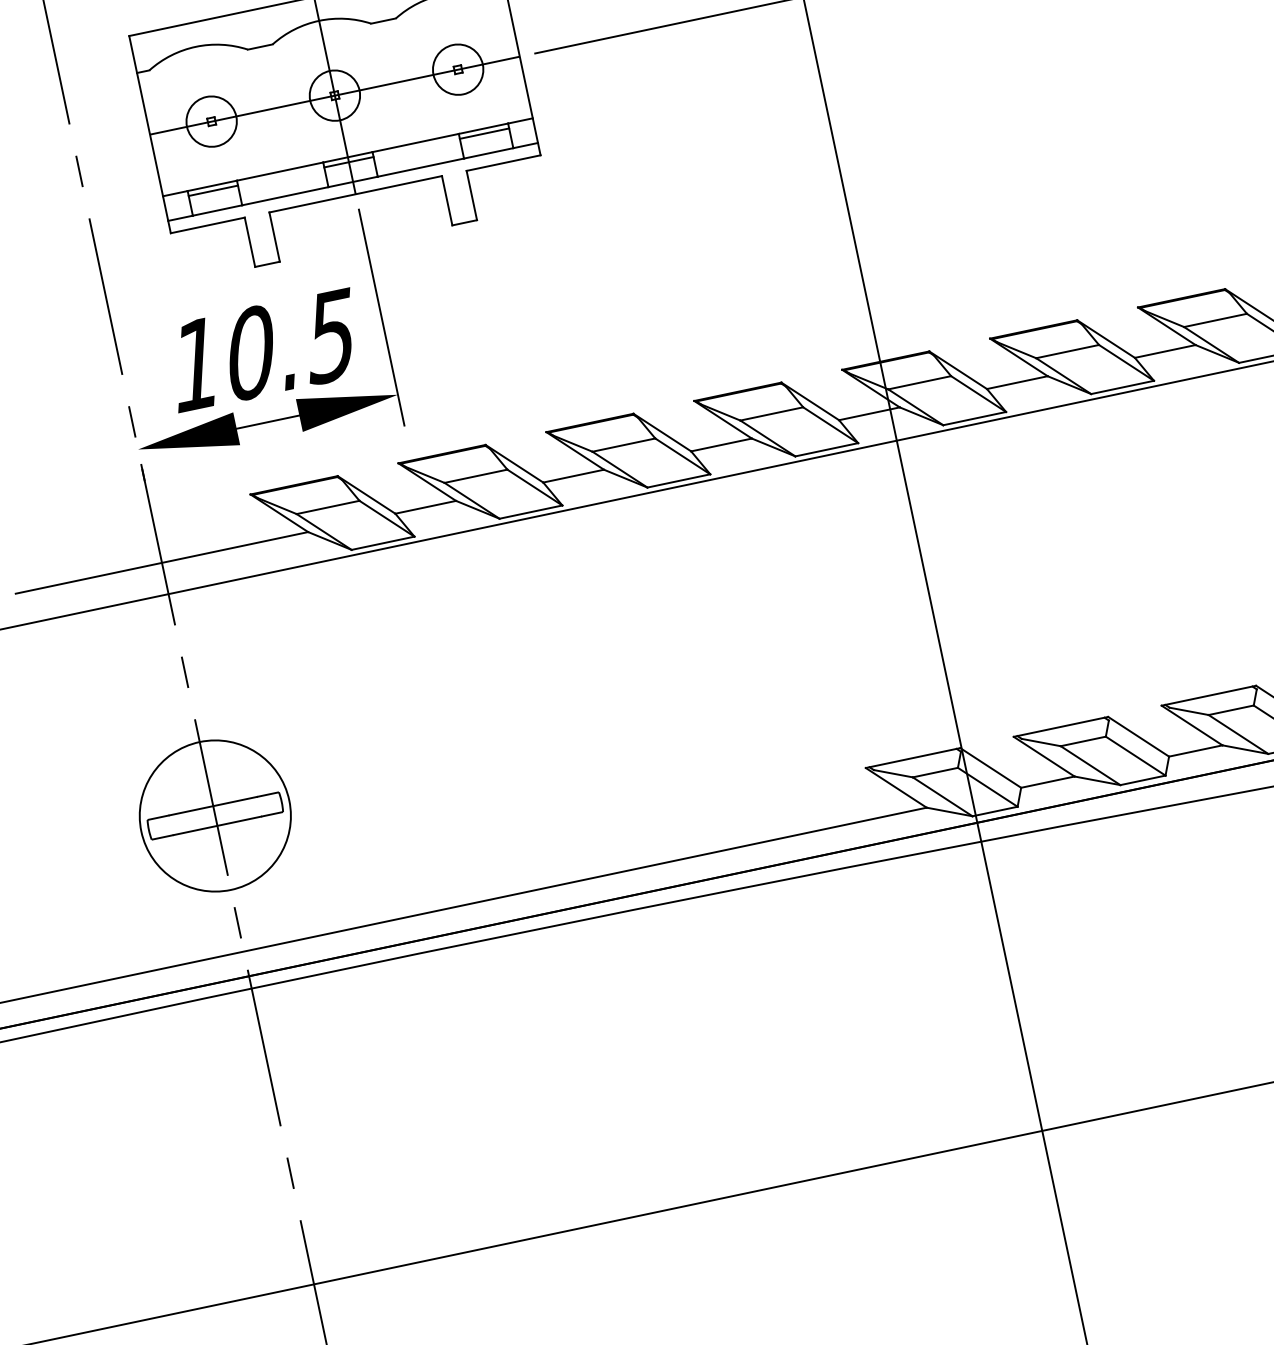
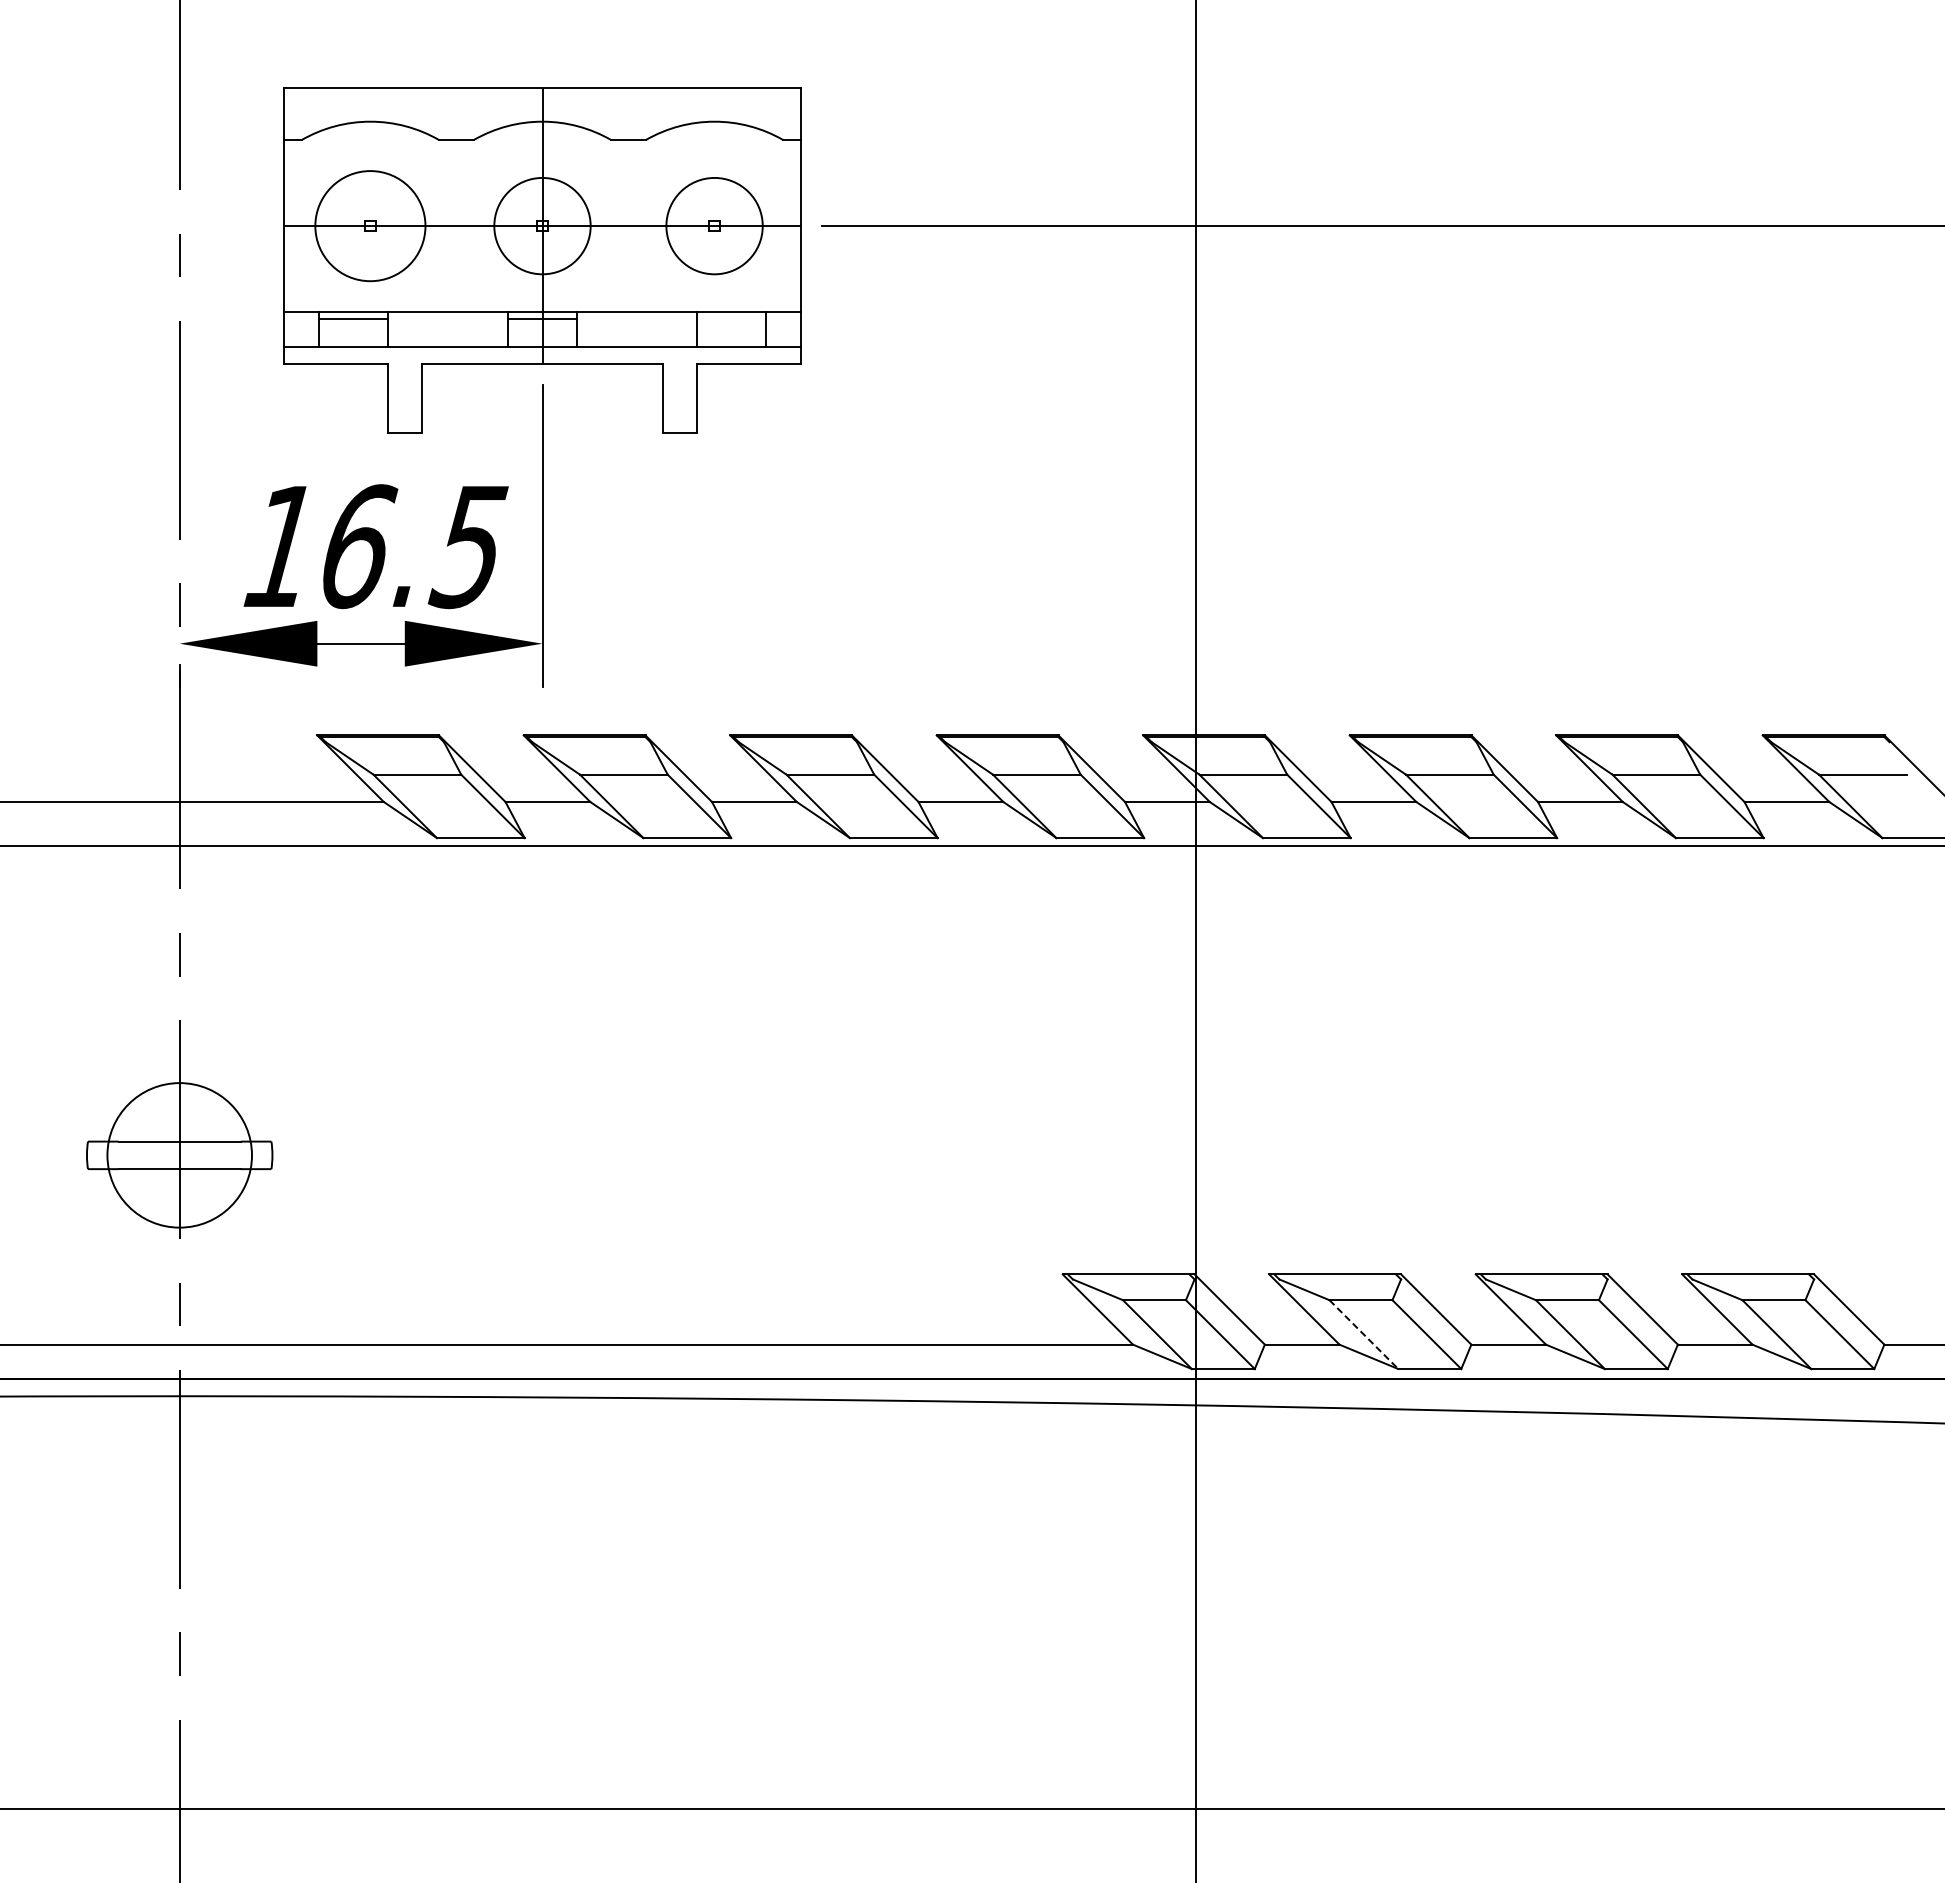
circle: (458, 69) -> (714, 225), size x1.4
circle: (334, 95) -> (542, 225), size x1.4
circle: (211, 121) -> (370, 225), size x1.6
line: (484, 134) -> (731, 319), removed
text: (252, 352) -> (360, 546), 10.5 -> 16.5
line: (1090, 765) -> (1363, 1334), solid -> dashed
circle: (215, 816) -> (179, 1155), size x0.7

